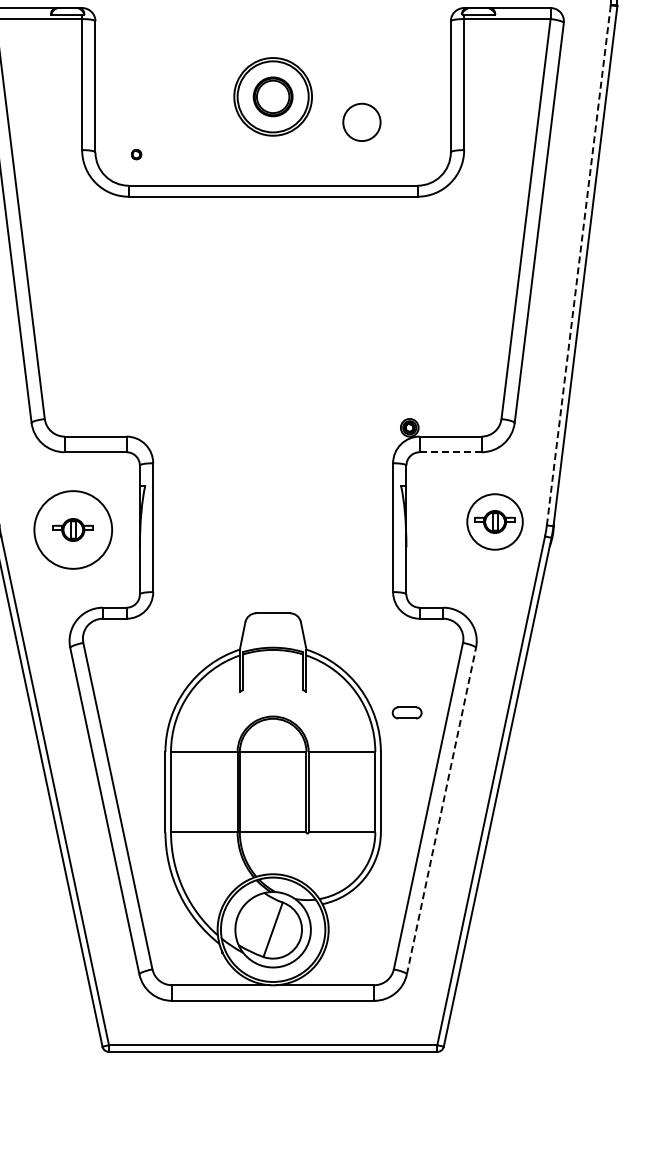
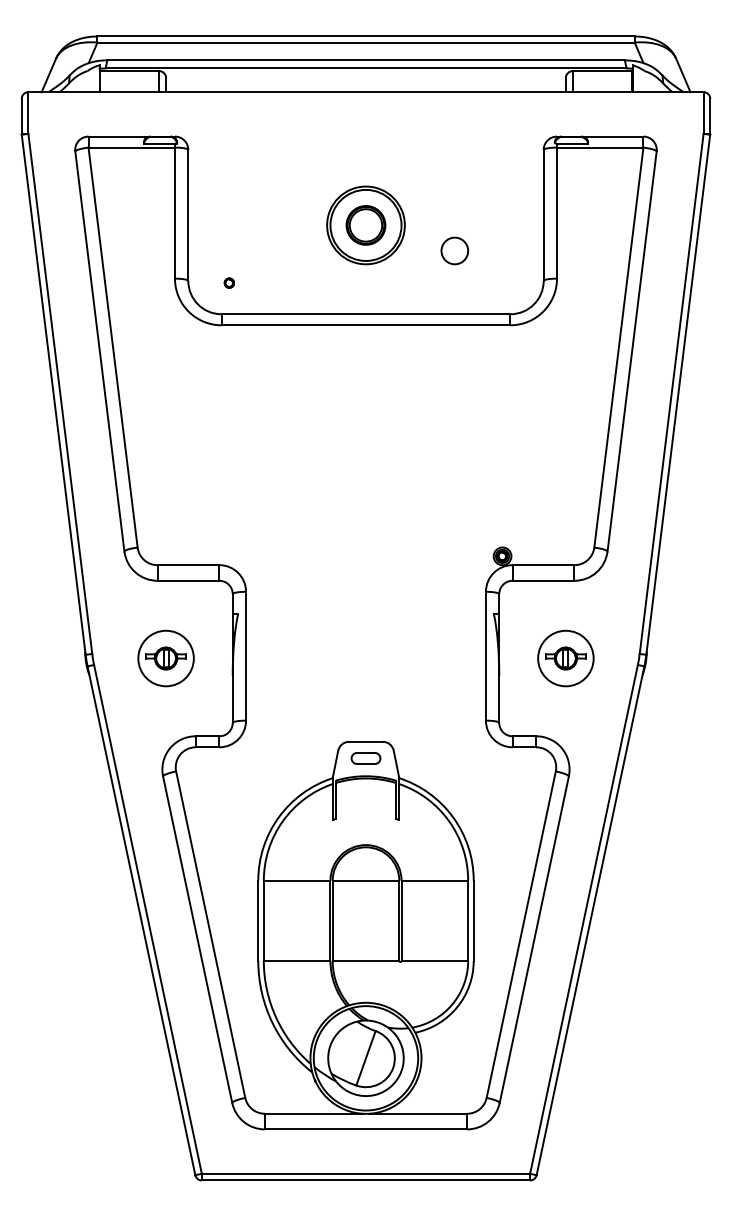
circle: (361, 121) -> (454, 250), size x0.71
line: (578, 264) -> (671, 393), dashed -> solid
line: (450, 451) -> (543, 580), dashed -> solid
part: (494, 521) -> (565, 658), moved
circle: (72, 529) -> (165, 658), size x0.71
part: (406, 712) -> (365, 758), moved
line: (441, 810) -> (534, 939), dashed -> solid

